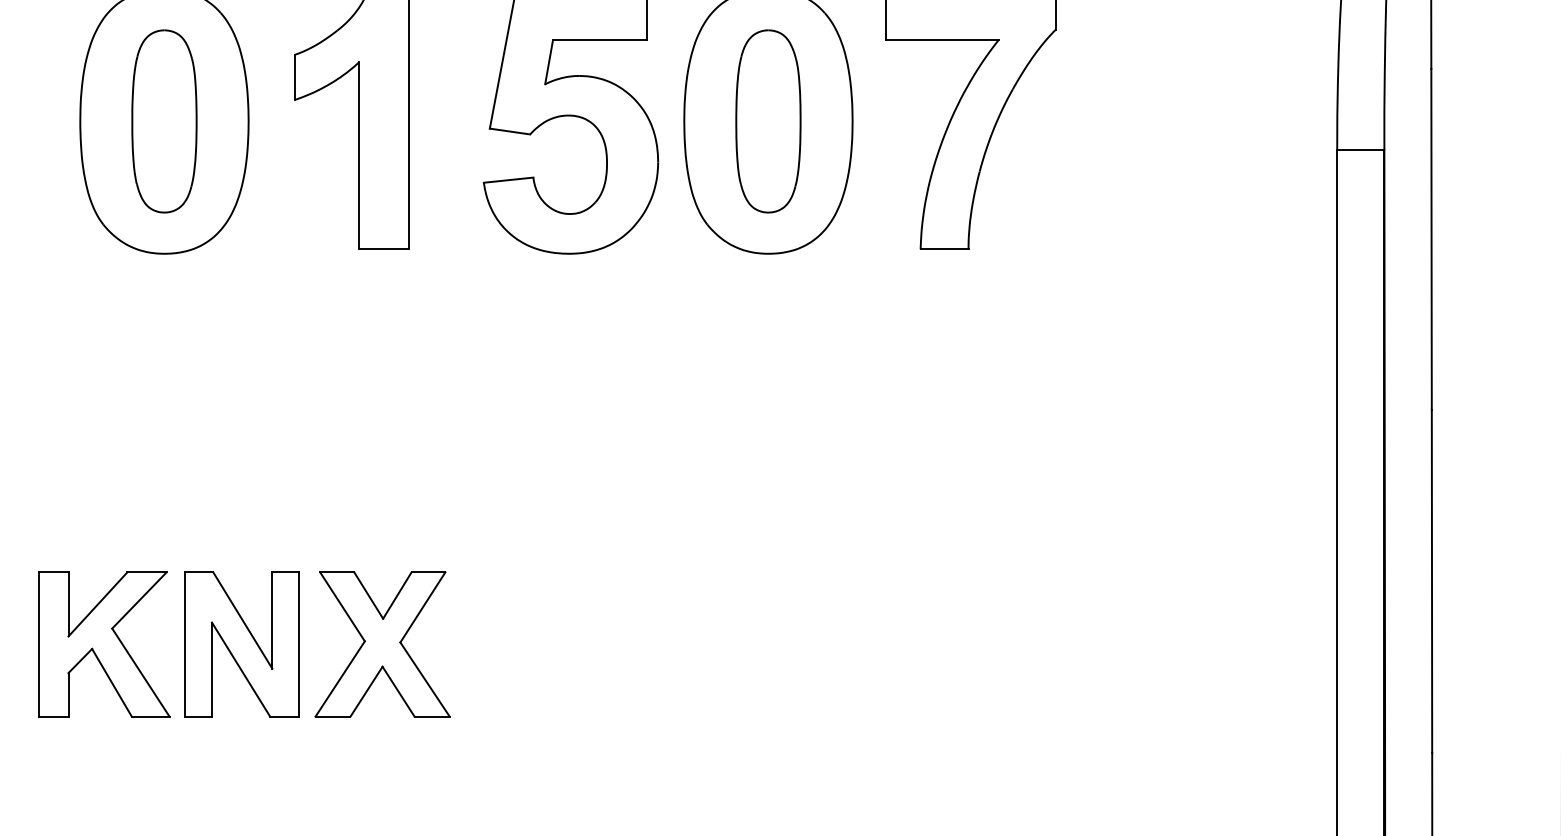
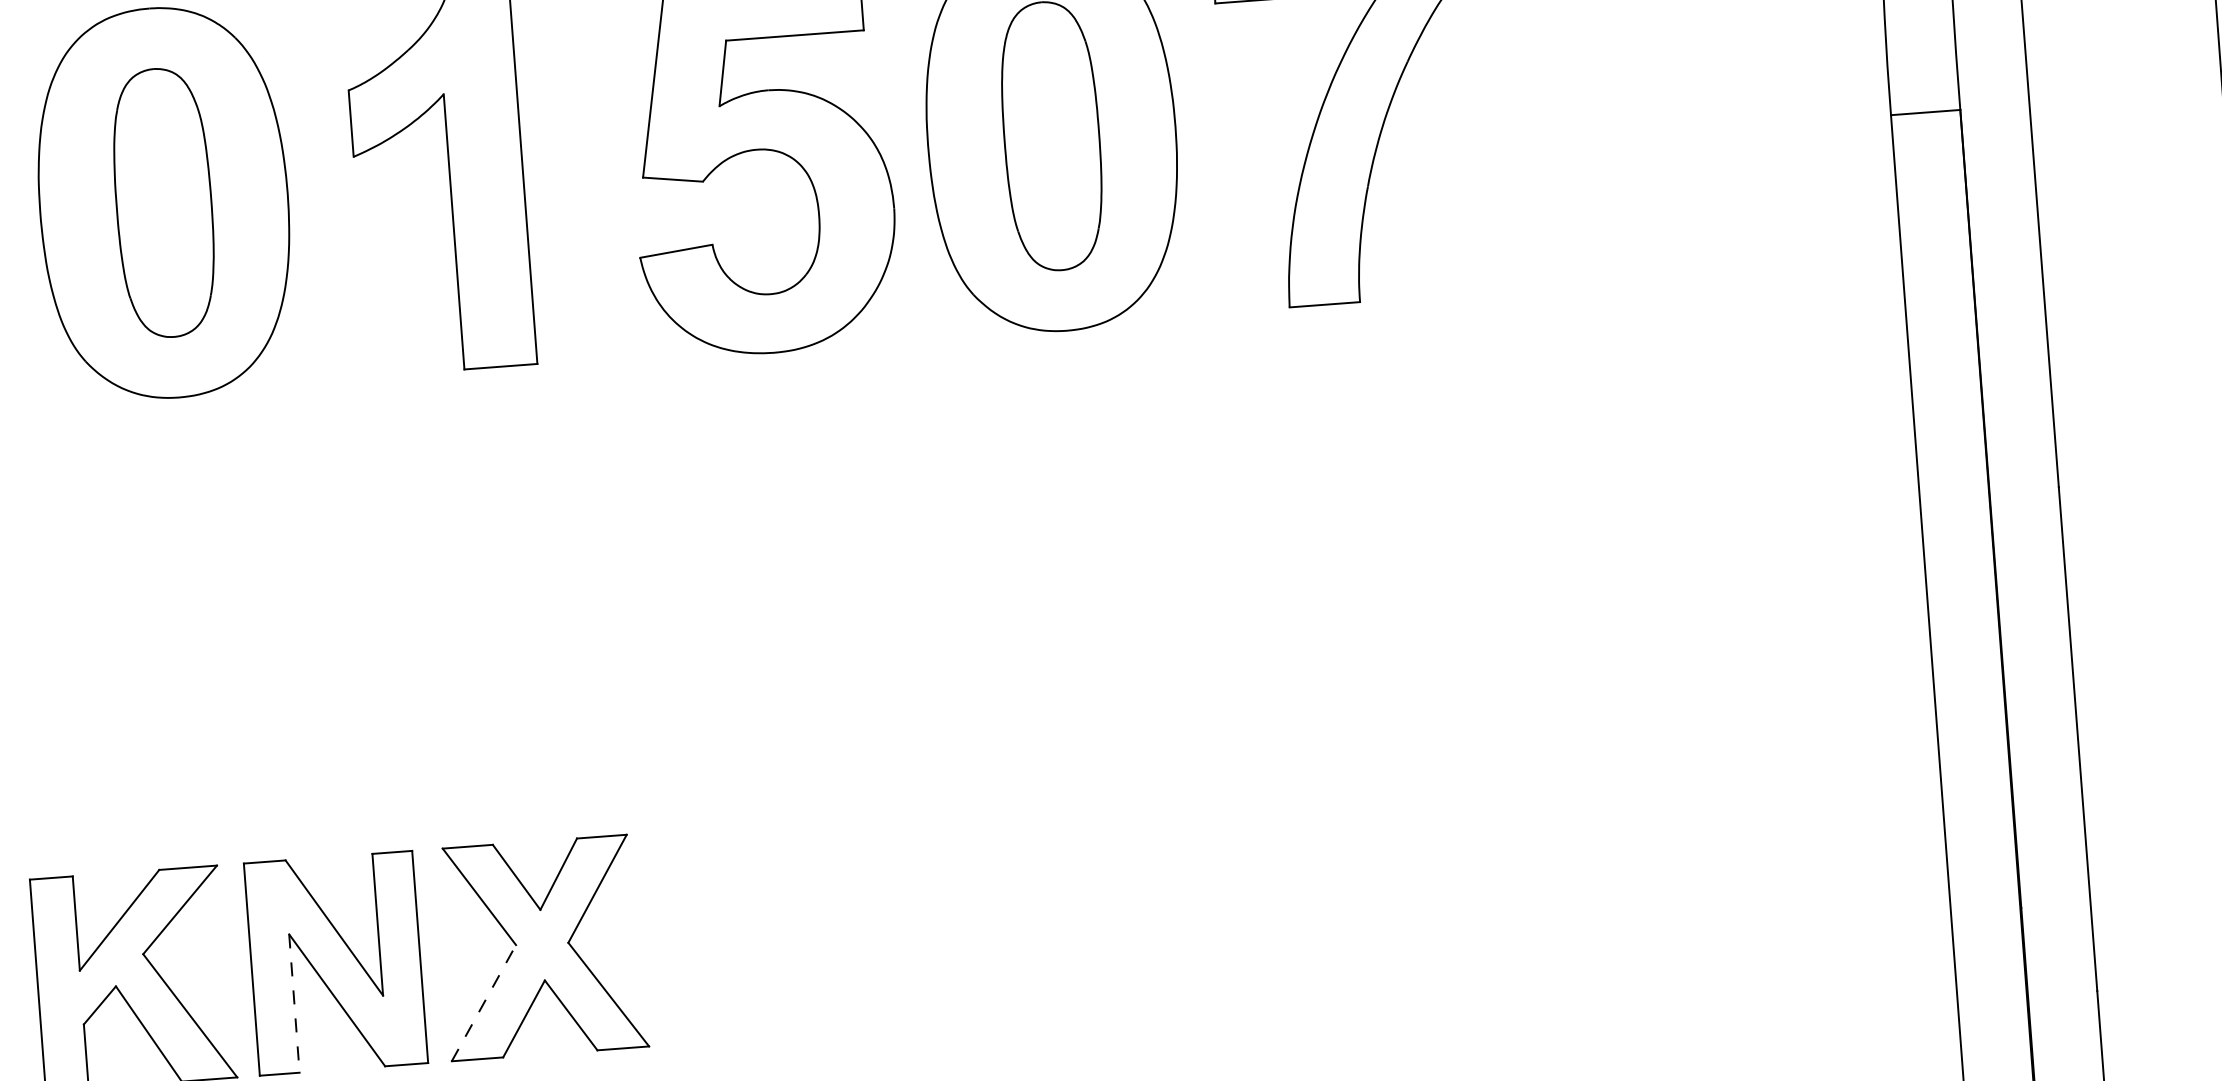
line: (211, 670) -> (293, 1004), solid -> dashed
line: (340, 678) -> (484, 1002), solid -> dashed

